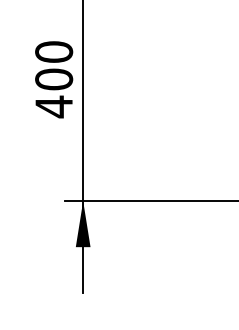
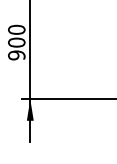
text: (53, 107) -> (16, 55), 400 -> 900

